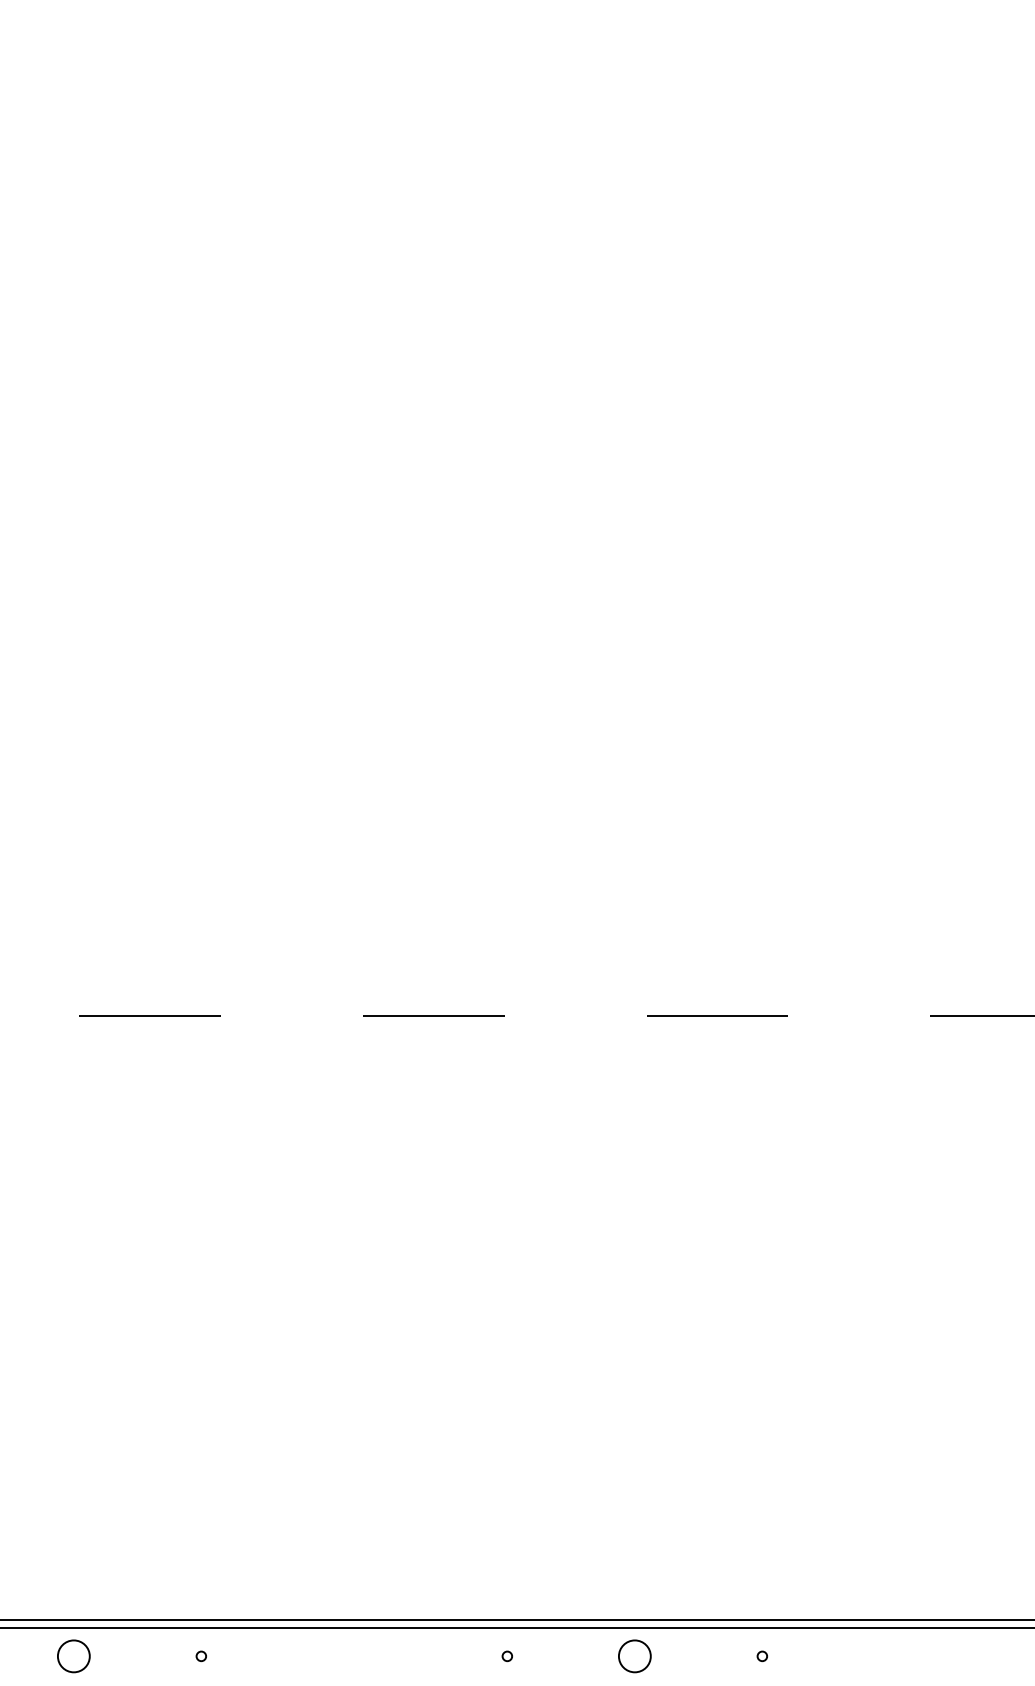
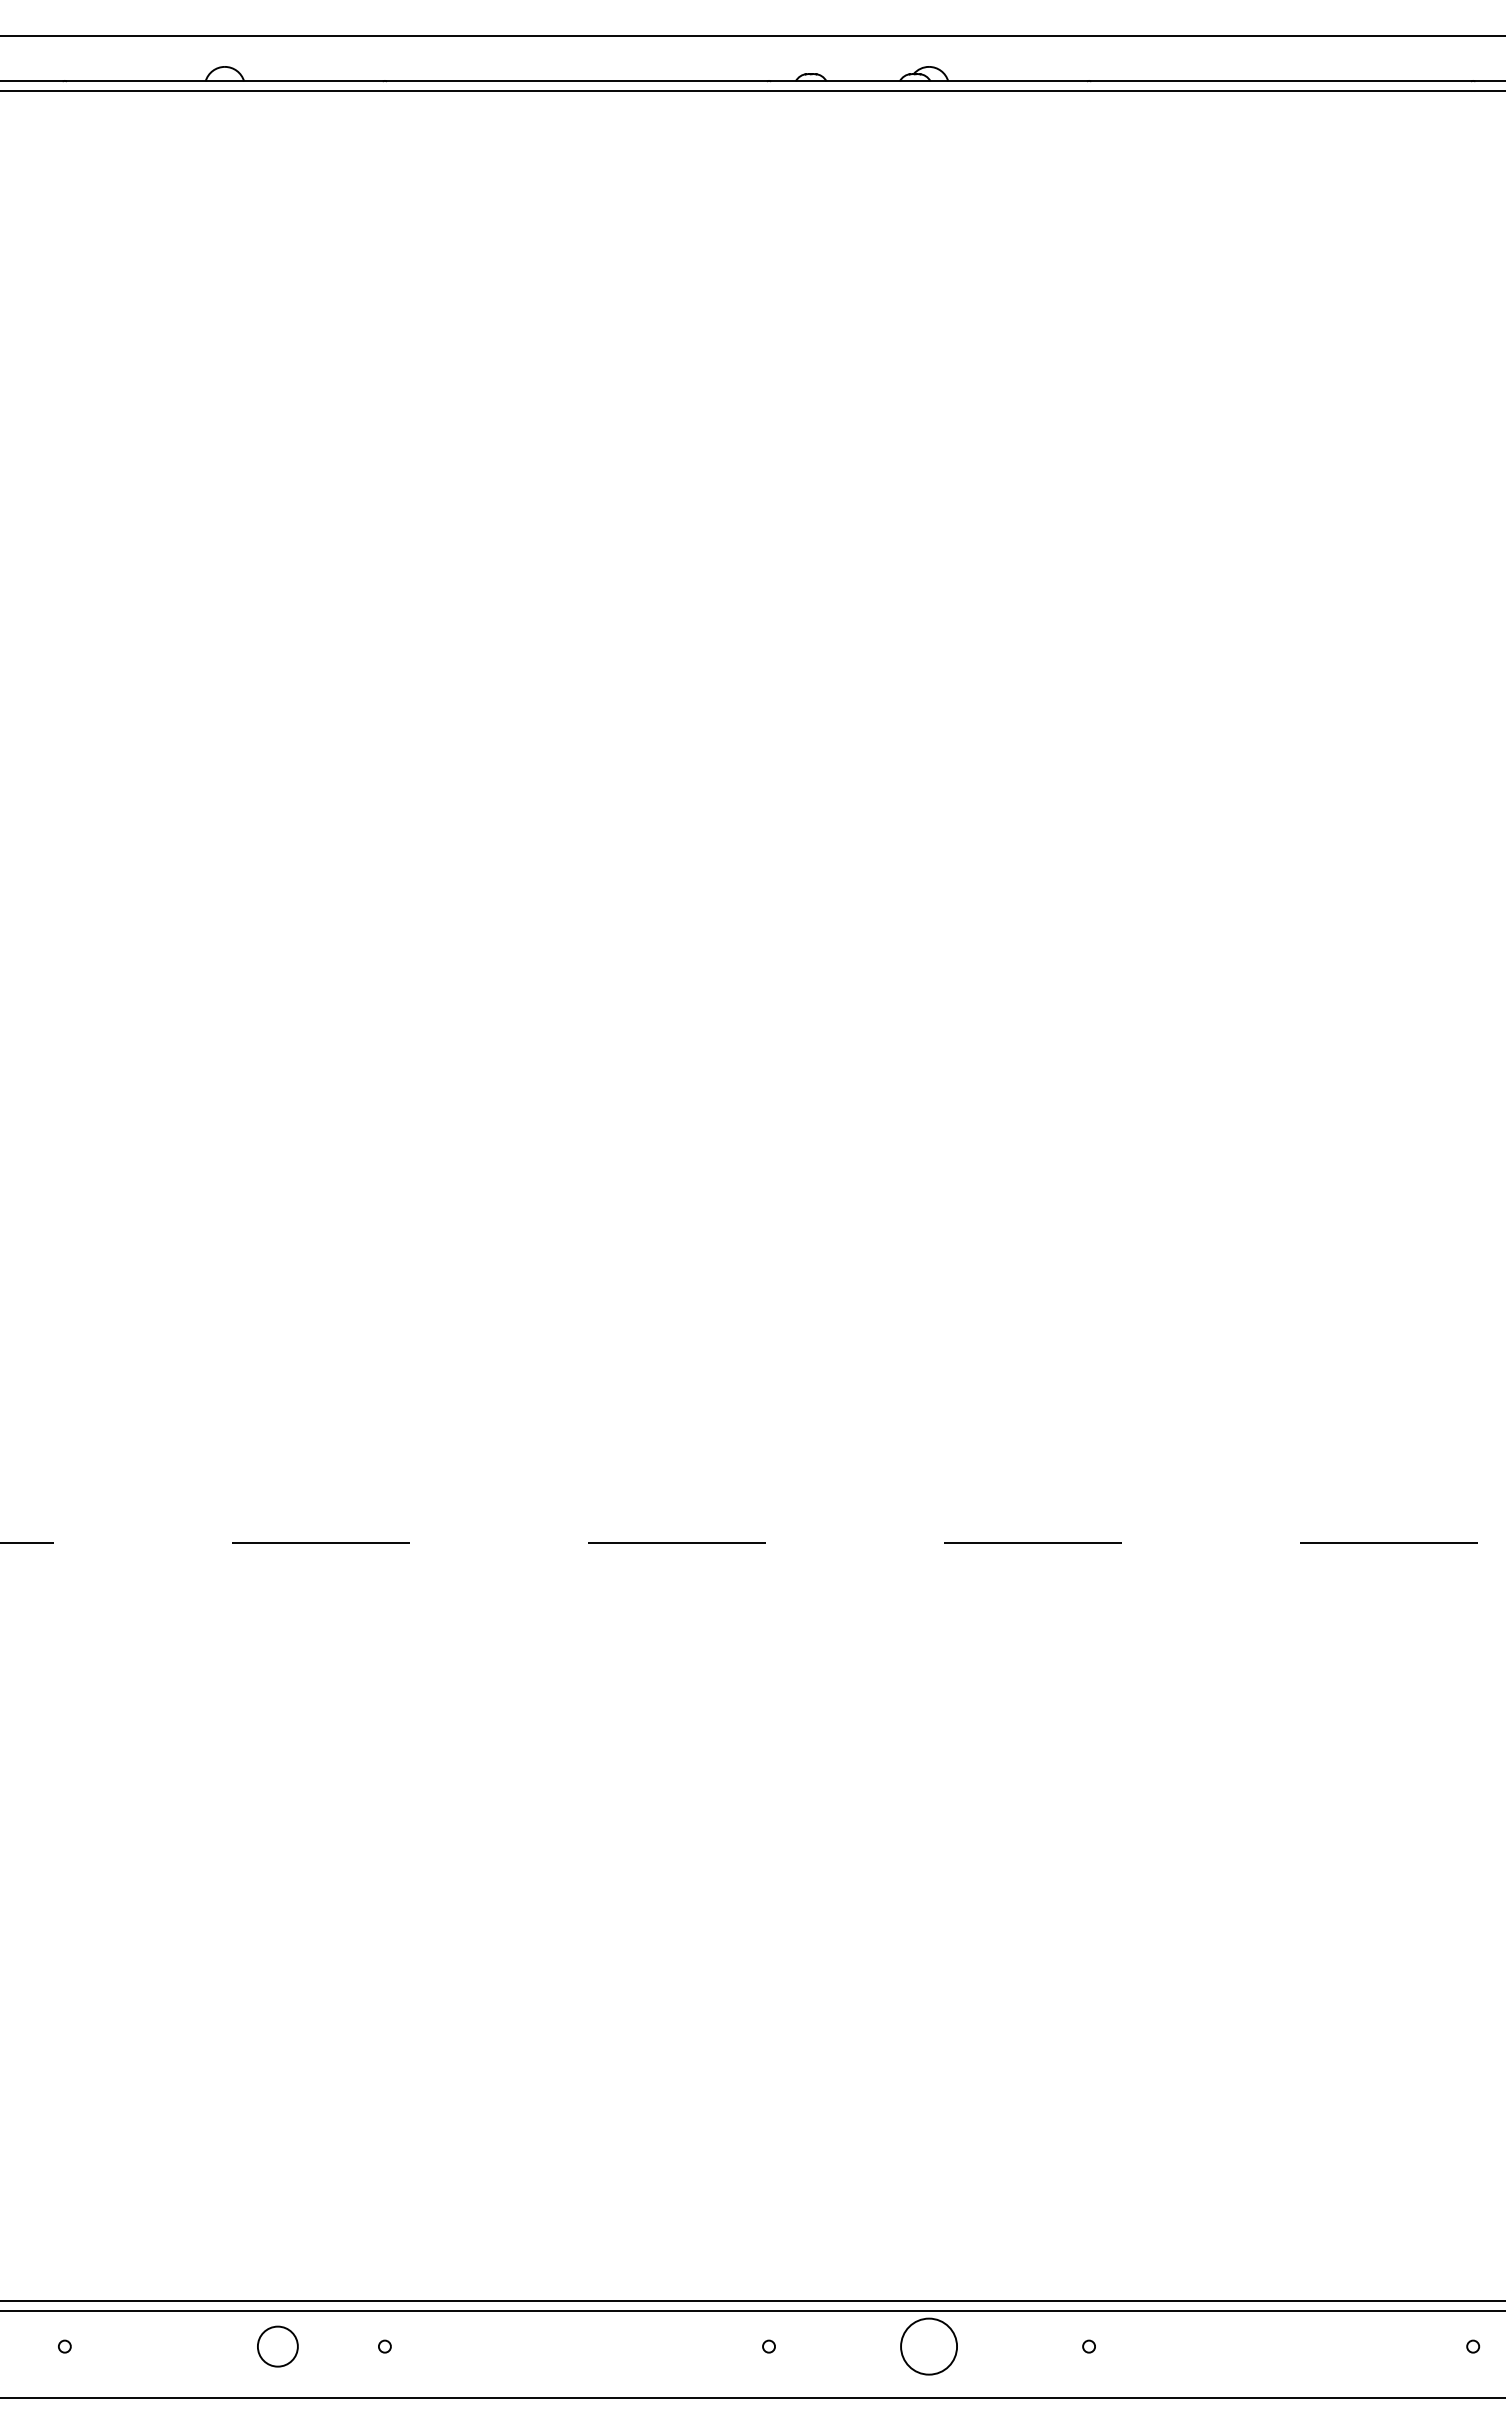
circle: (73, 1656) -> (277, 2346), moved
circle: (635, 1656) -> (929, 2346), size x1.4

